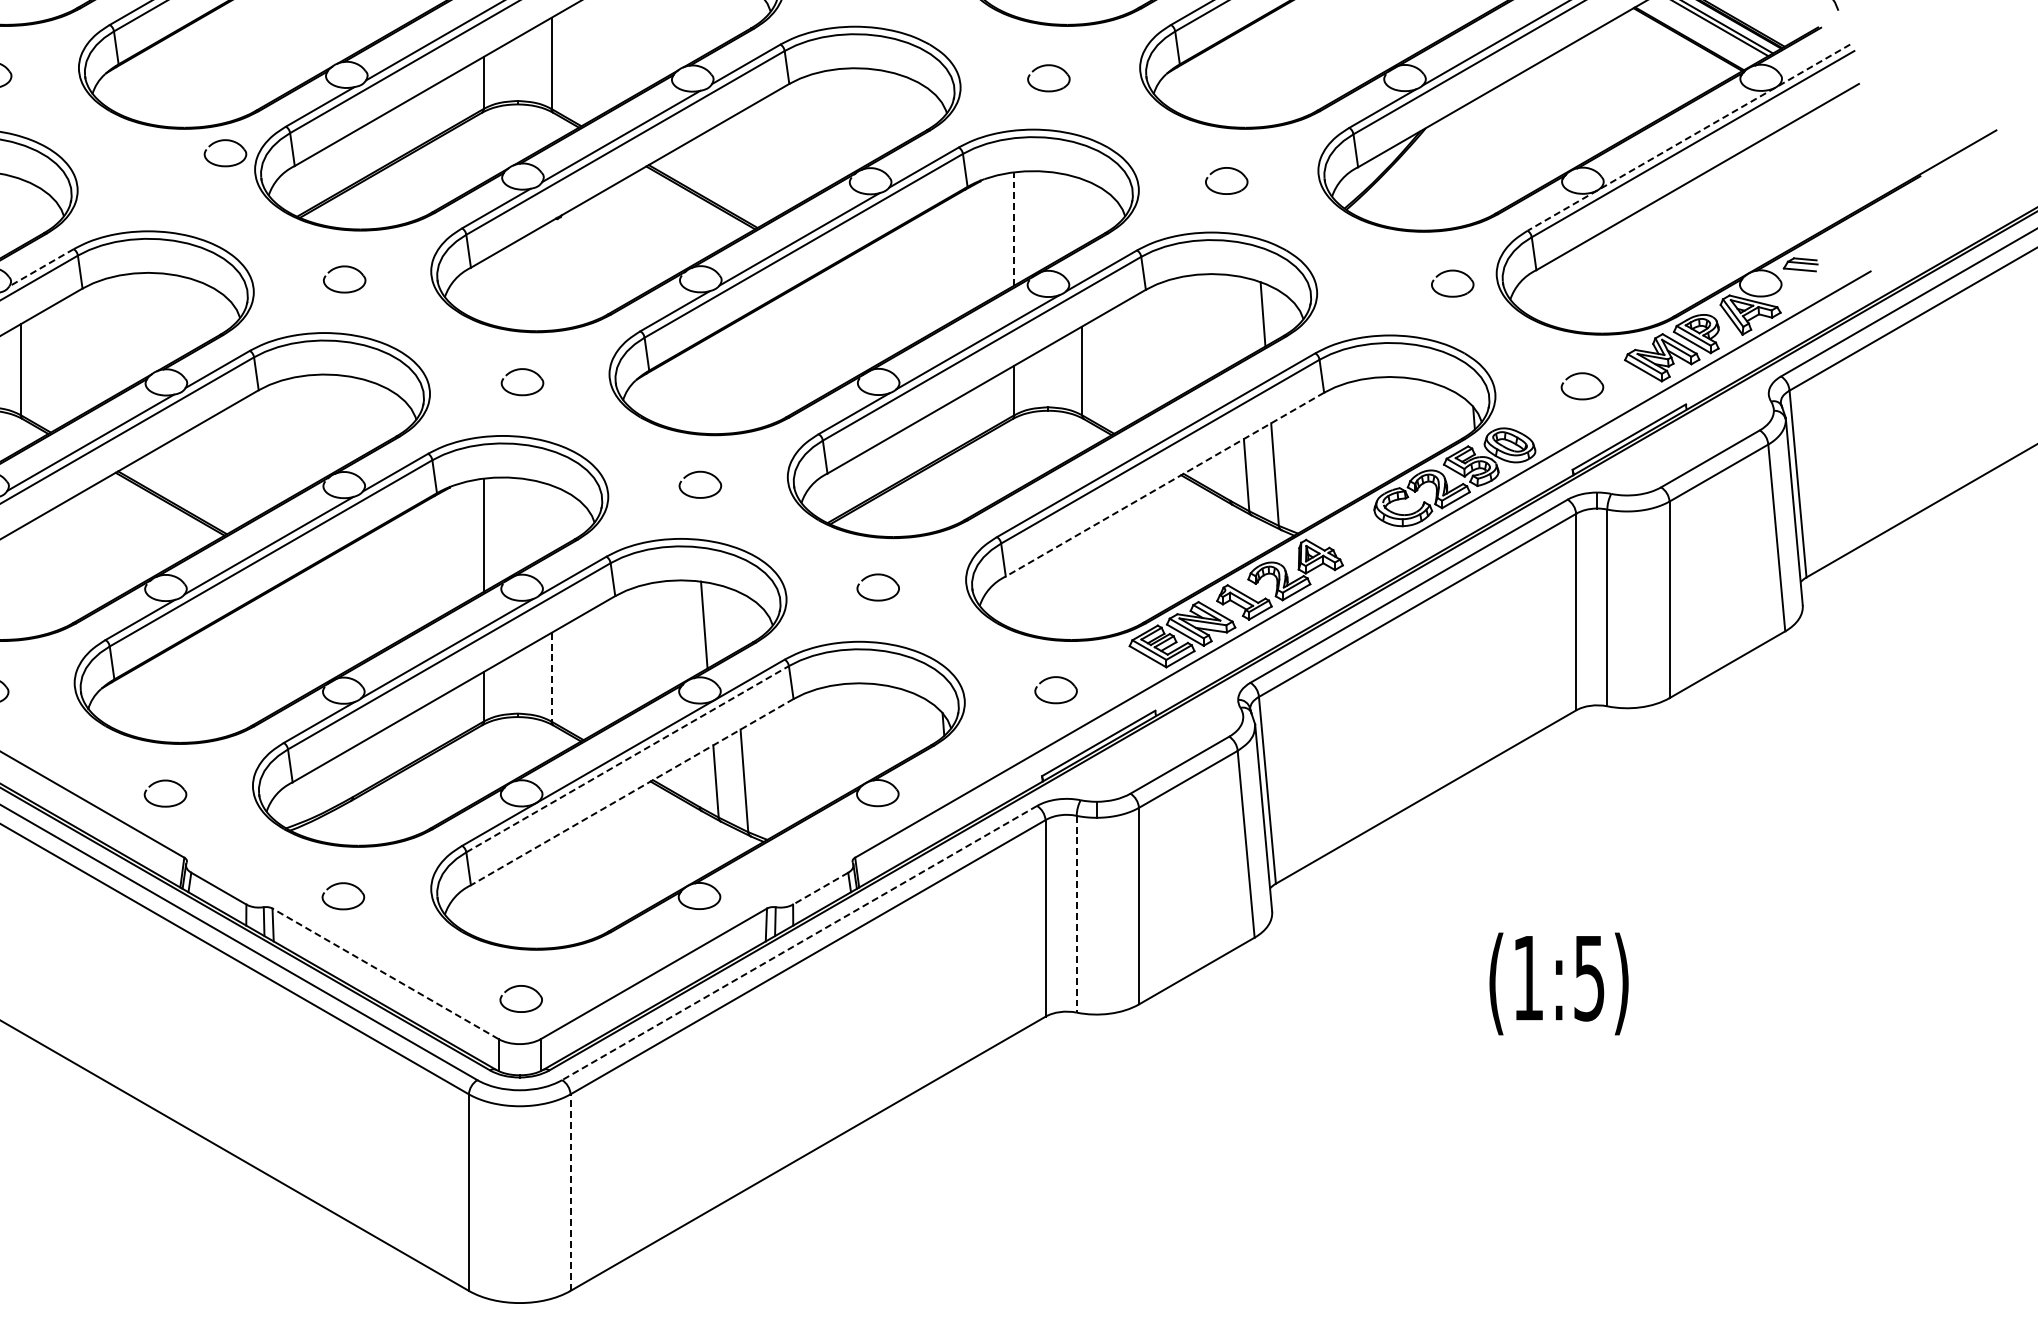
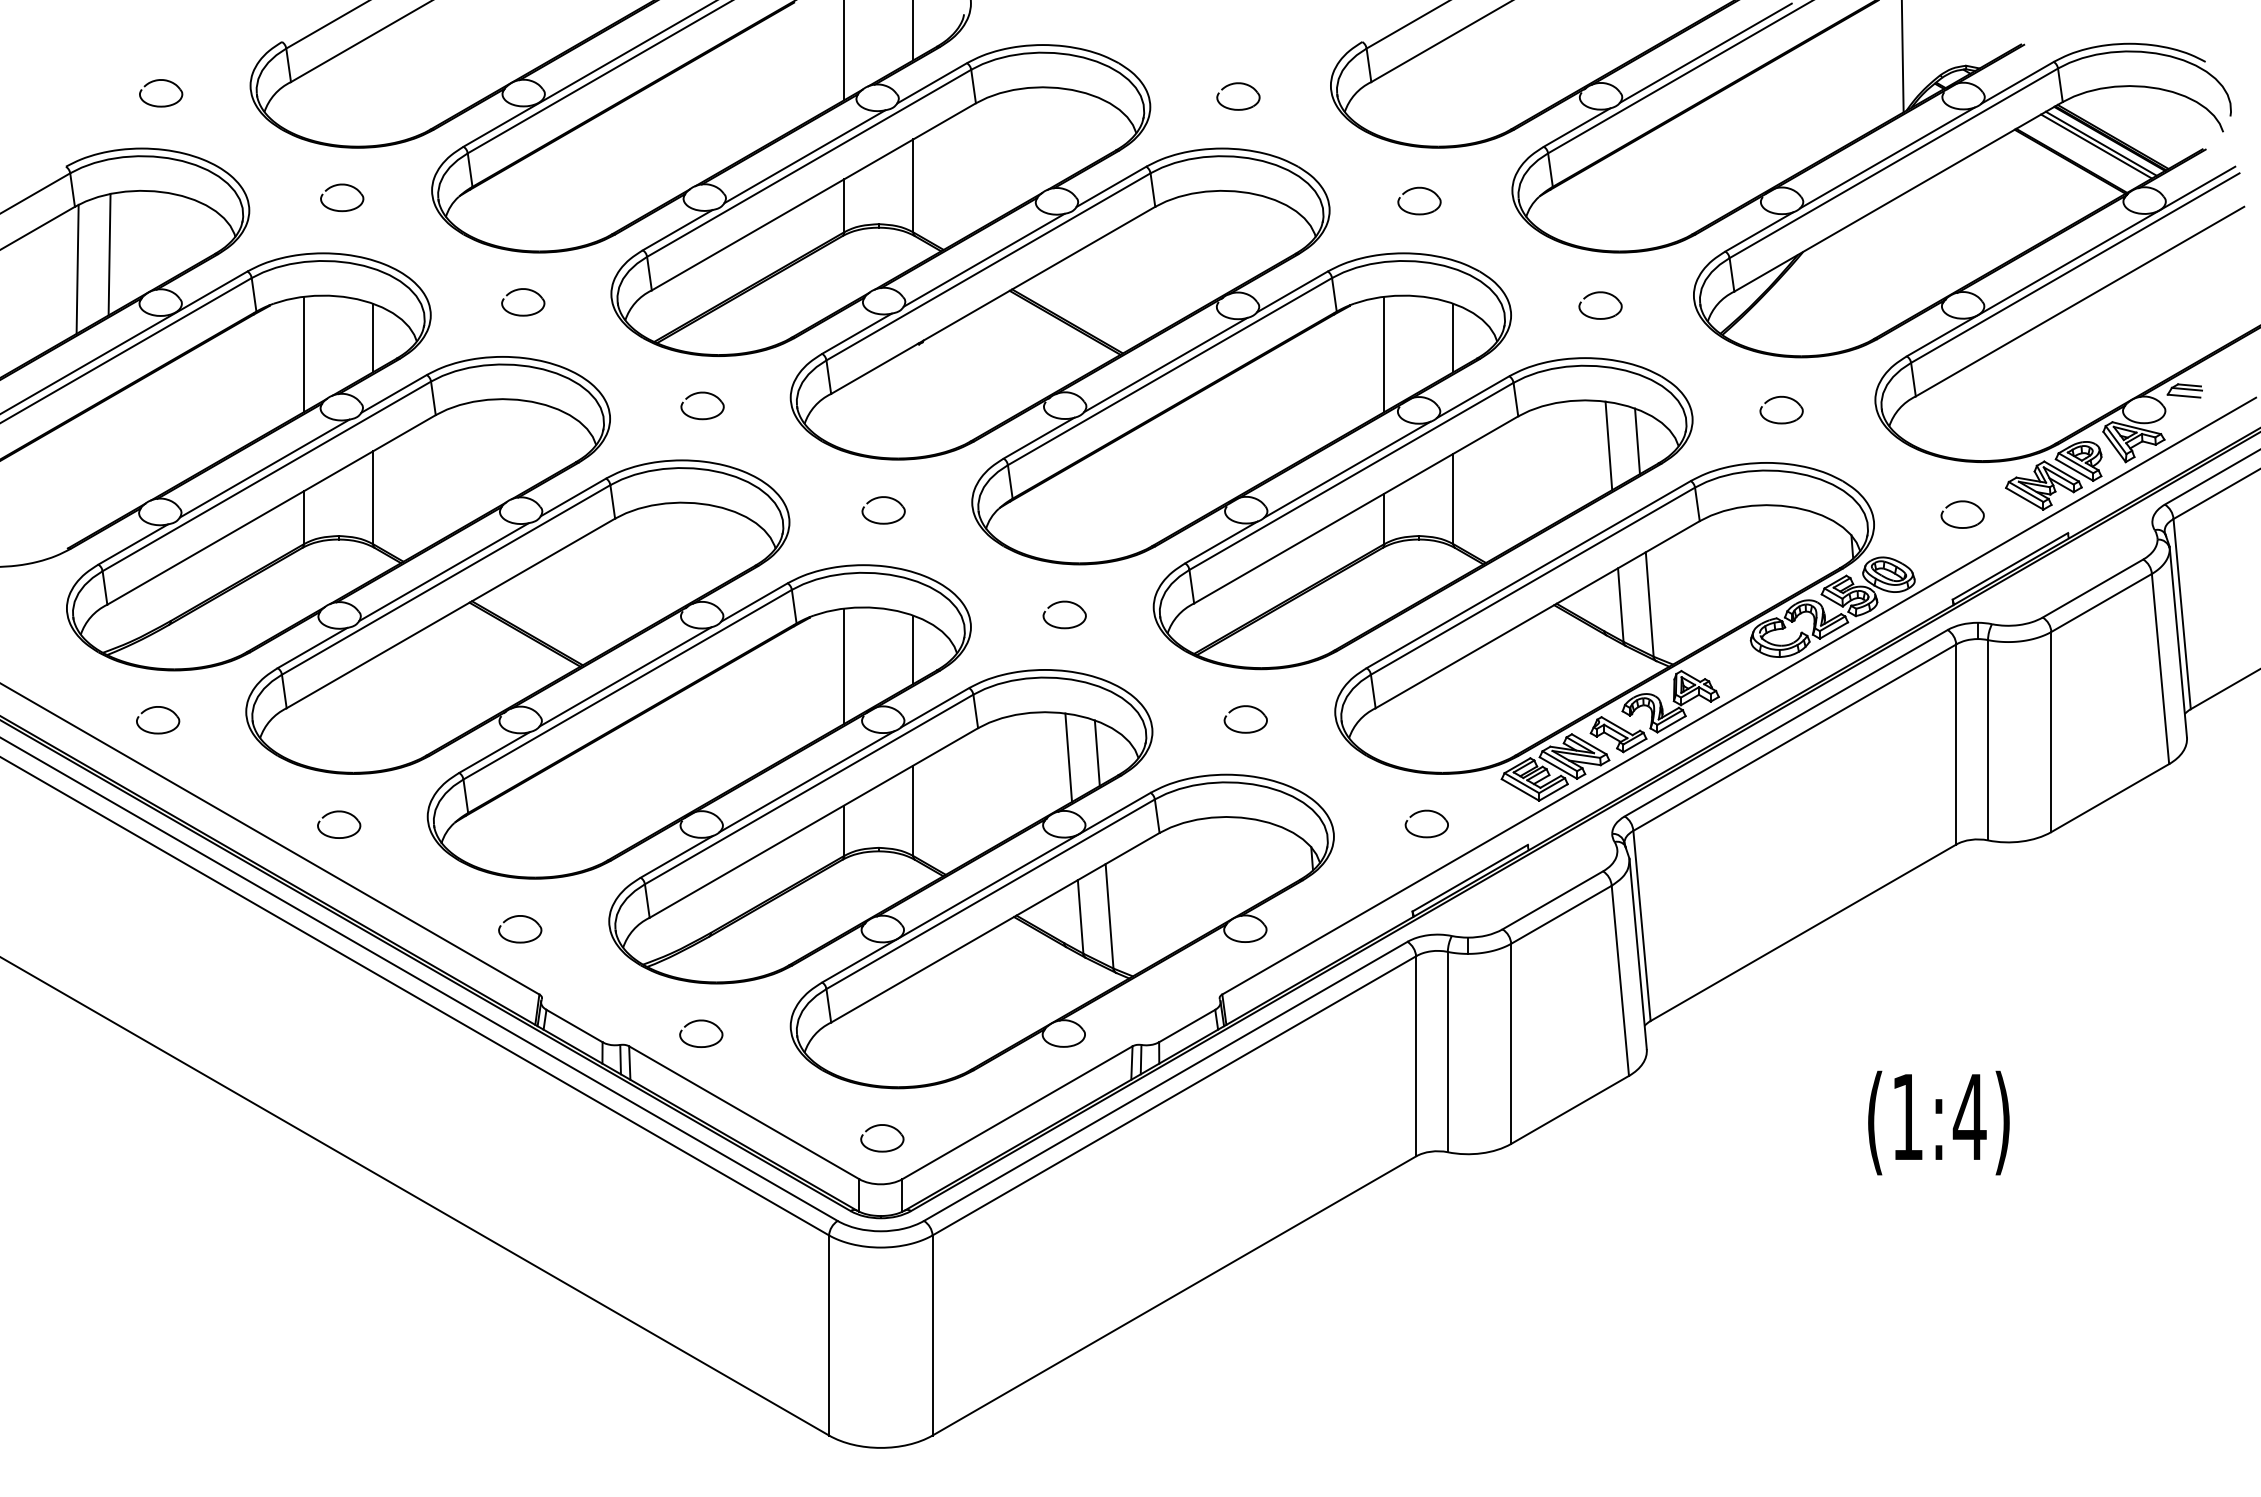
line: (1689, 137) -> (2071, 261), dashed -> solid
part: (225, 165) -> (523, 314), moved
line: (21, 212) -> (373, 337), added
line: (1082, 212) -> (1453, 337), added
line: (1014, 229) -> (1384, 354), dashed -> solid
line: (42, 267) -> (394, 393), dashed -> solid
part: (1448, 272) -> (1777, 398), moved
line: (1234, 318) -> (1608, 445), added
line: (1164, 484) -> (1537, 614), dashed -> solid
line: (551, 518) -> (913, 649), added
line: (731, 619) -> (1096, 752), added
line: (551, 677) -> (913, 811), dashed -> solid
line: (627, 759) -> (990, 894), dashed -> solid
line: (632, 791) -> (995, 927), dashed -> solid
line: (819, 889) -> (1186, 1026), dashed -> solid
line: (1076, 914) -> (1447, 1052), dashed -> solid
line: (799, 943) -> (1165, 1081), dashed -> solid
line: (385, 973) -> (744, 1112), dashed -> solid
text: (1589, 978) -> (1969, 1117), (1:5) -> (1:4)
line: (570, 1191) -> (932, 1334), dashed -> solid

